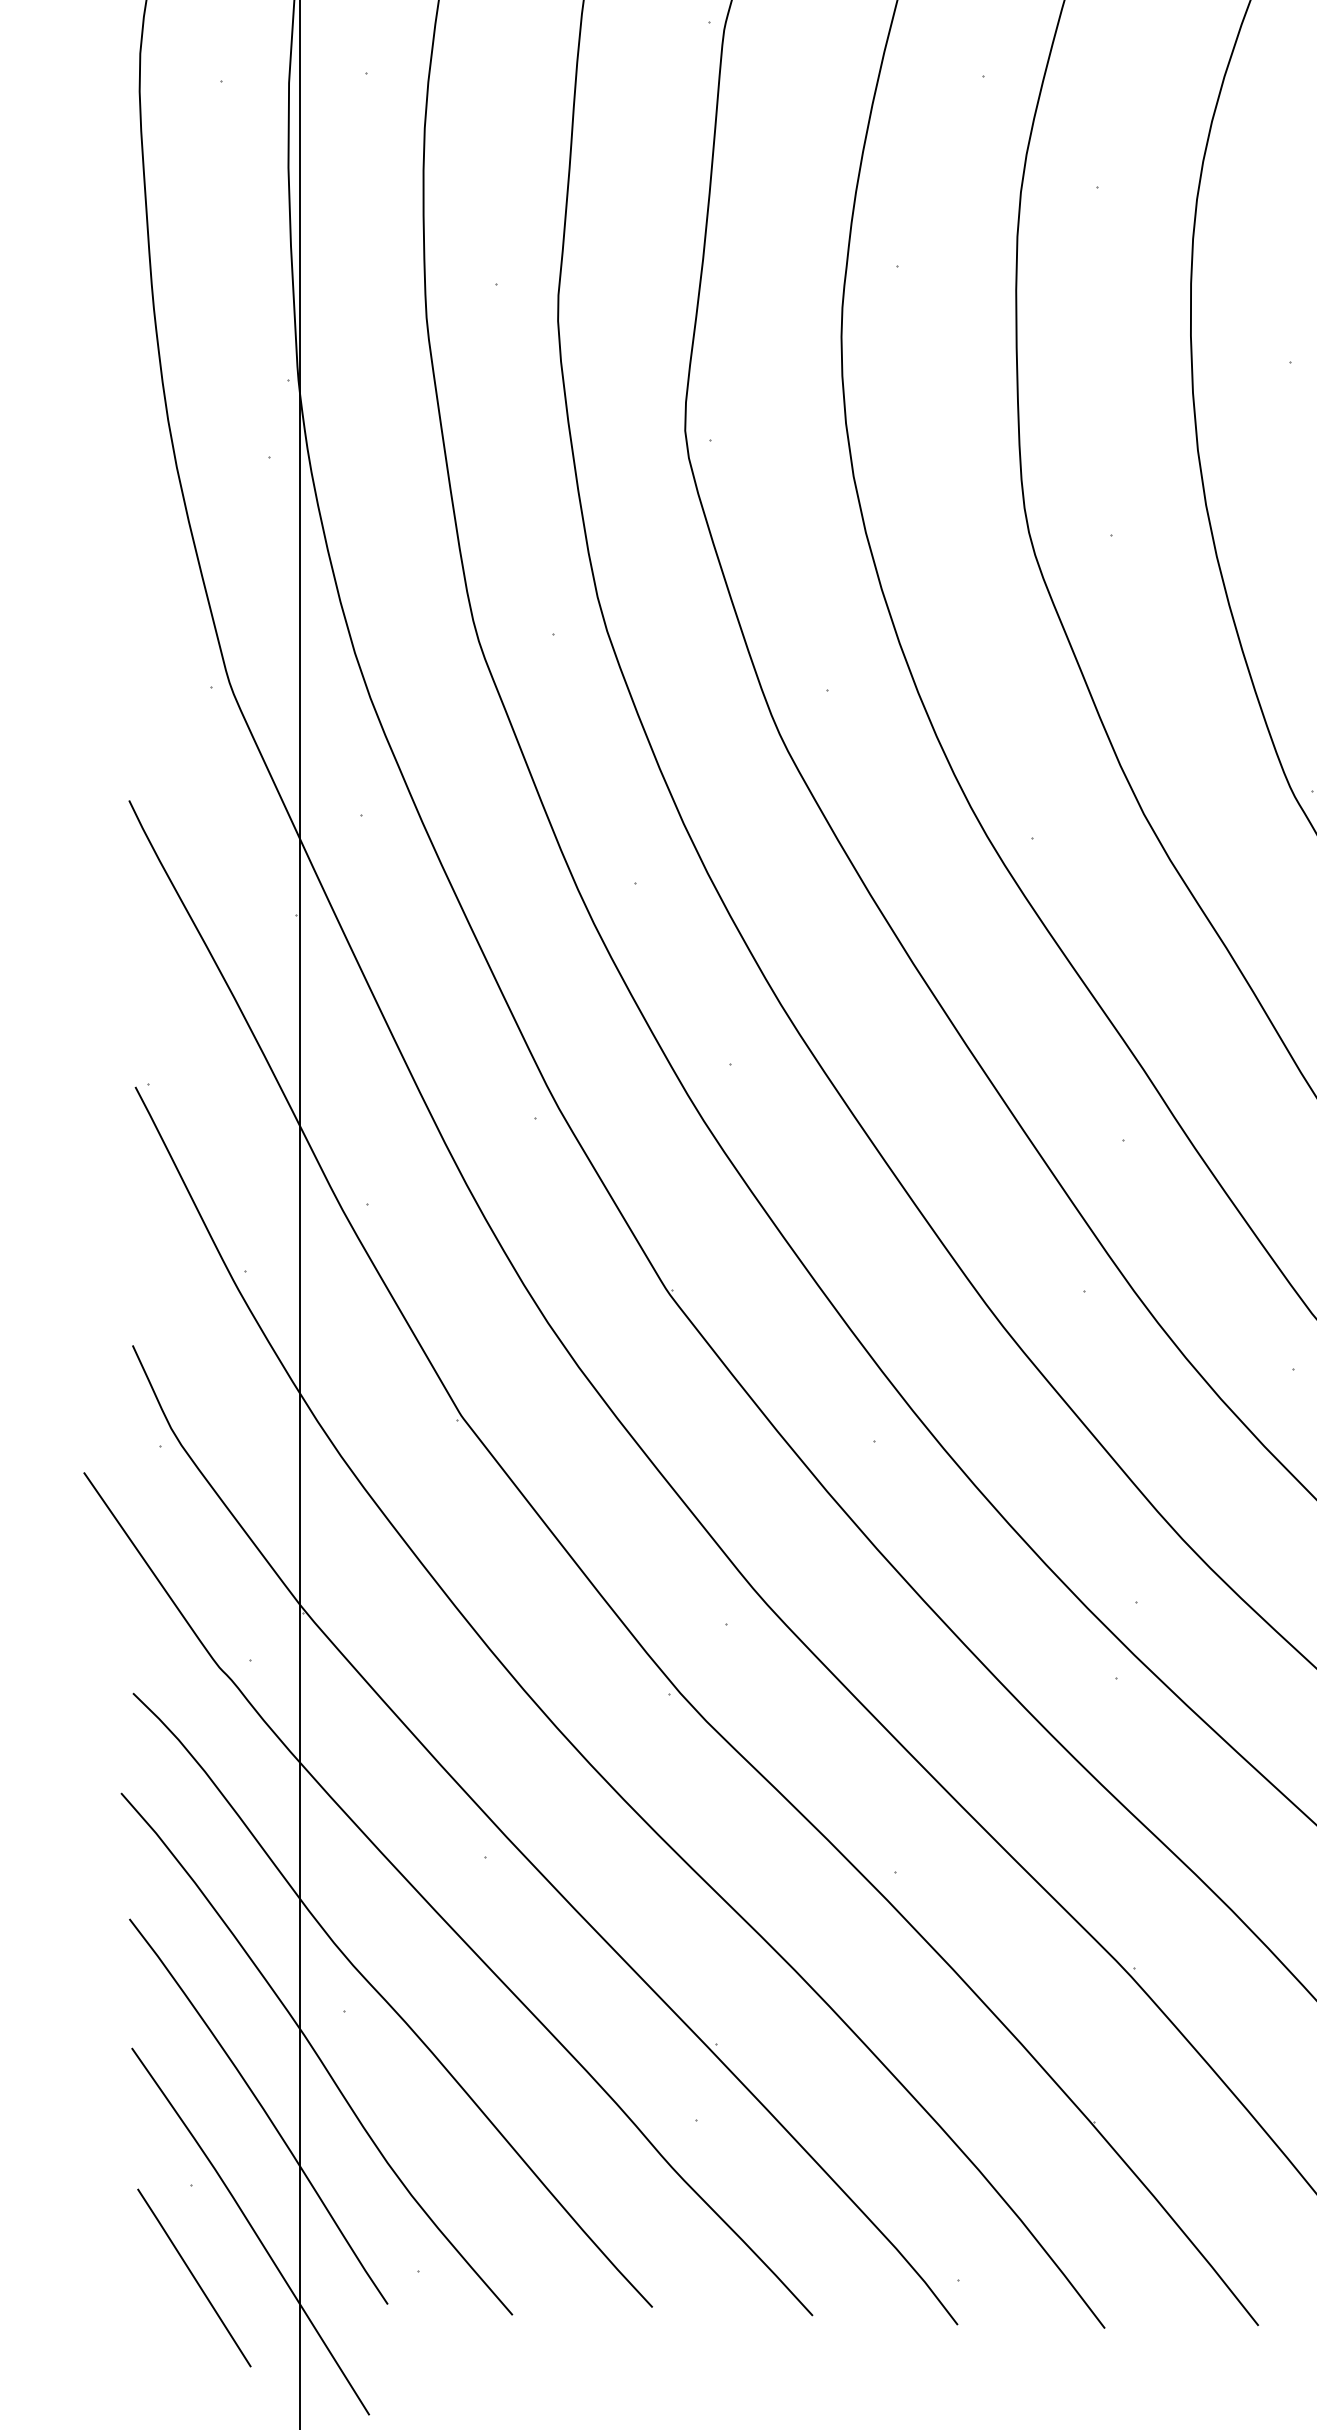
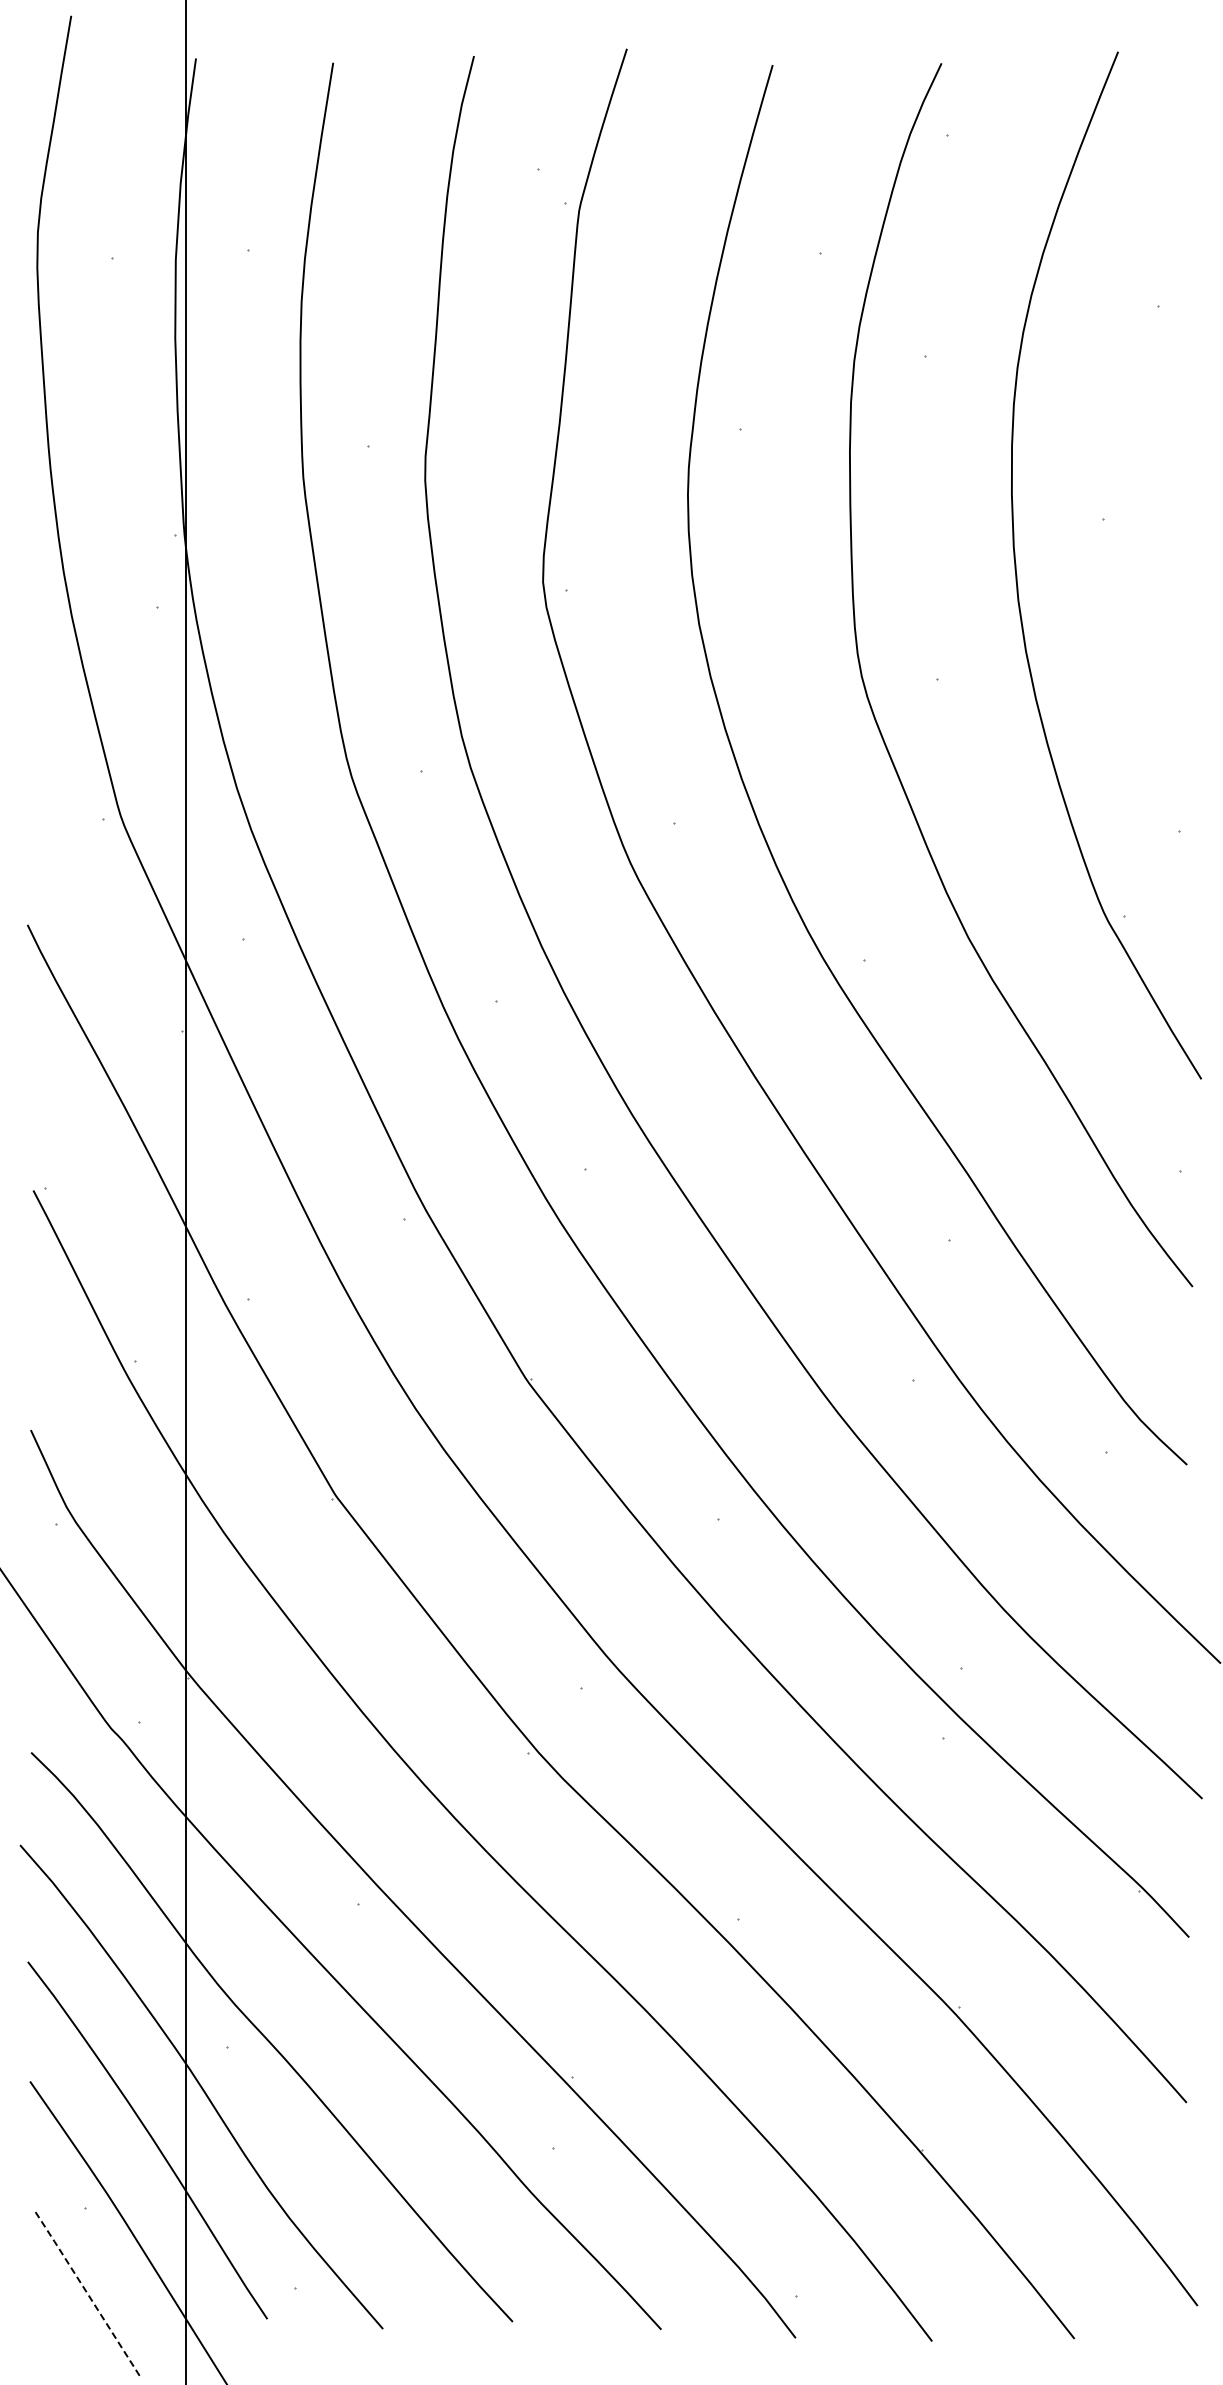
line: (193, 2276) -> (87, 2293), solid -> dashed

